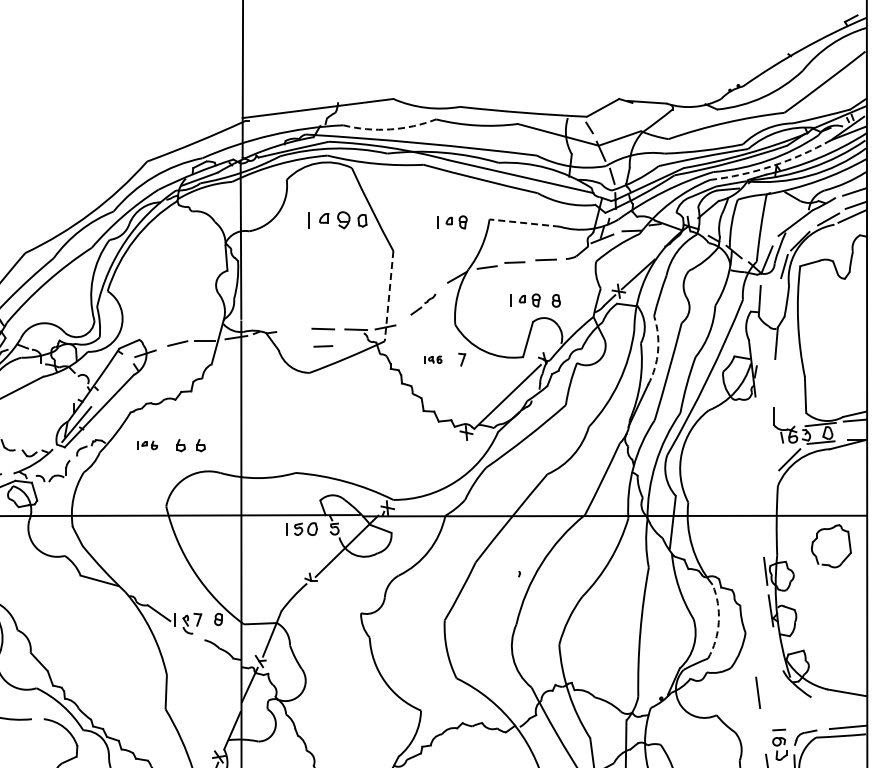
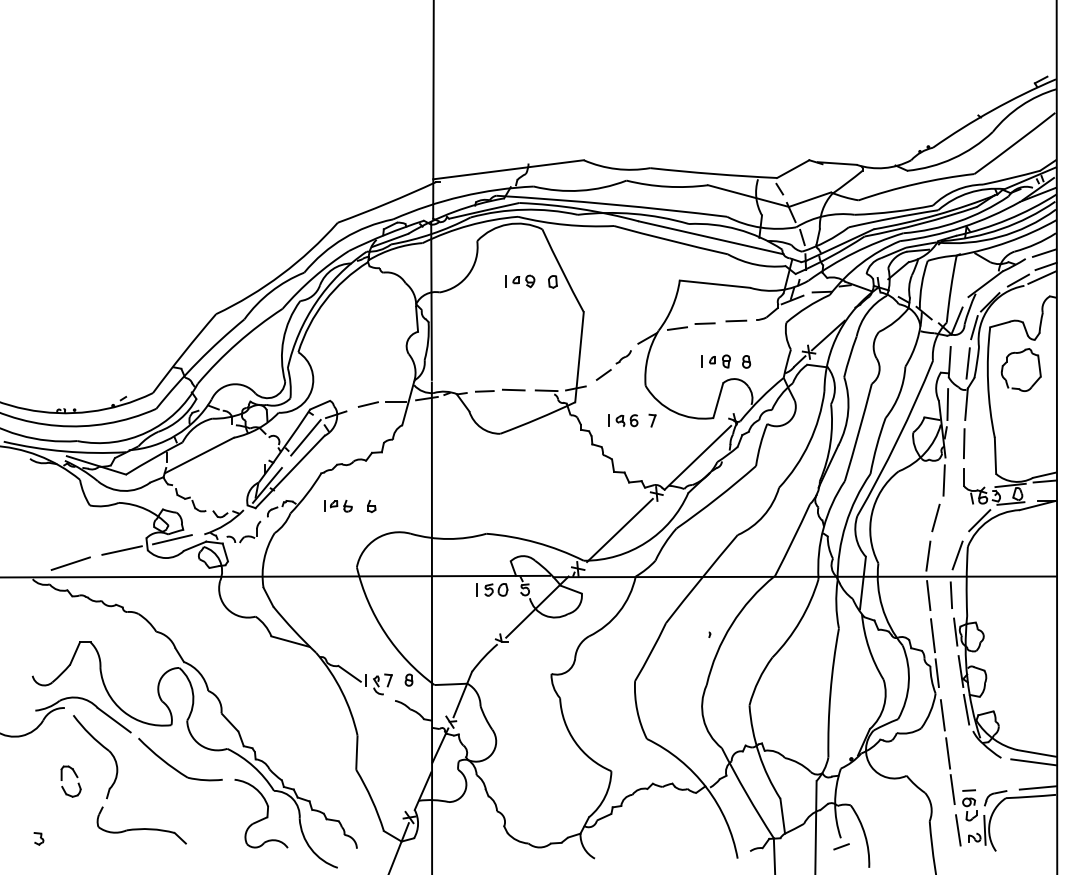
arc: (390, 129) -> (580, 190), dashed -> solid
arc: (772, 166) -> (962, 227), dashed -> solid
part: (330, 220) -> (520, 281), size x0.71
part: (452, 222) -> (642, 283), removed
line: (524, 223) -> (714, 284), dashed -> solid
line: (389, 296) -> (579, 357), dashed -> solid
line: (777, 302) -> (967, 363), added
part: (423, 304) -> (613, 365), size x1.43
line: (757, 343) -> (947, 404), added
line: (323, 346) -> (484, 391), moved
arc: (658, 351) -> (848, 412), dashed -> solid
part: (433, 359) -> (623, 420), size x1.67
line: (114, 376) -> (305, 437), added
line: (773, 382) -> (963, 443), added
line: (753, 419) -> (943, 480), added
part: (147, 445) -> (338, 506), size x1.43
part: (200, 445) -> (391, 506), removed
line: (745, 456) -> (935, 517), added
line: (429, 469) -> (619, 530), added
line: (738, 494) -> (928, 555), added
line: (767, 494) -> (957, 555), added
line: (738, 534) -> (928, 595), added
line: (761, 534) -> (951, 595), added
part: (817, 538) -> (1007, 362), moved
line: (742, 574) -> (932, 635), added
line: (746, 612) -> (936, 673), added
arc: (718, 621) -> (908, 682), dashed -> solid
line: (776, 648) -> (966, 709), added
line: (752, 654) -> (942, 715), added
line: (843, 701) -> (1033, 762), added
line: (762, 728) -> (952, 789), added

